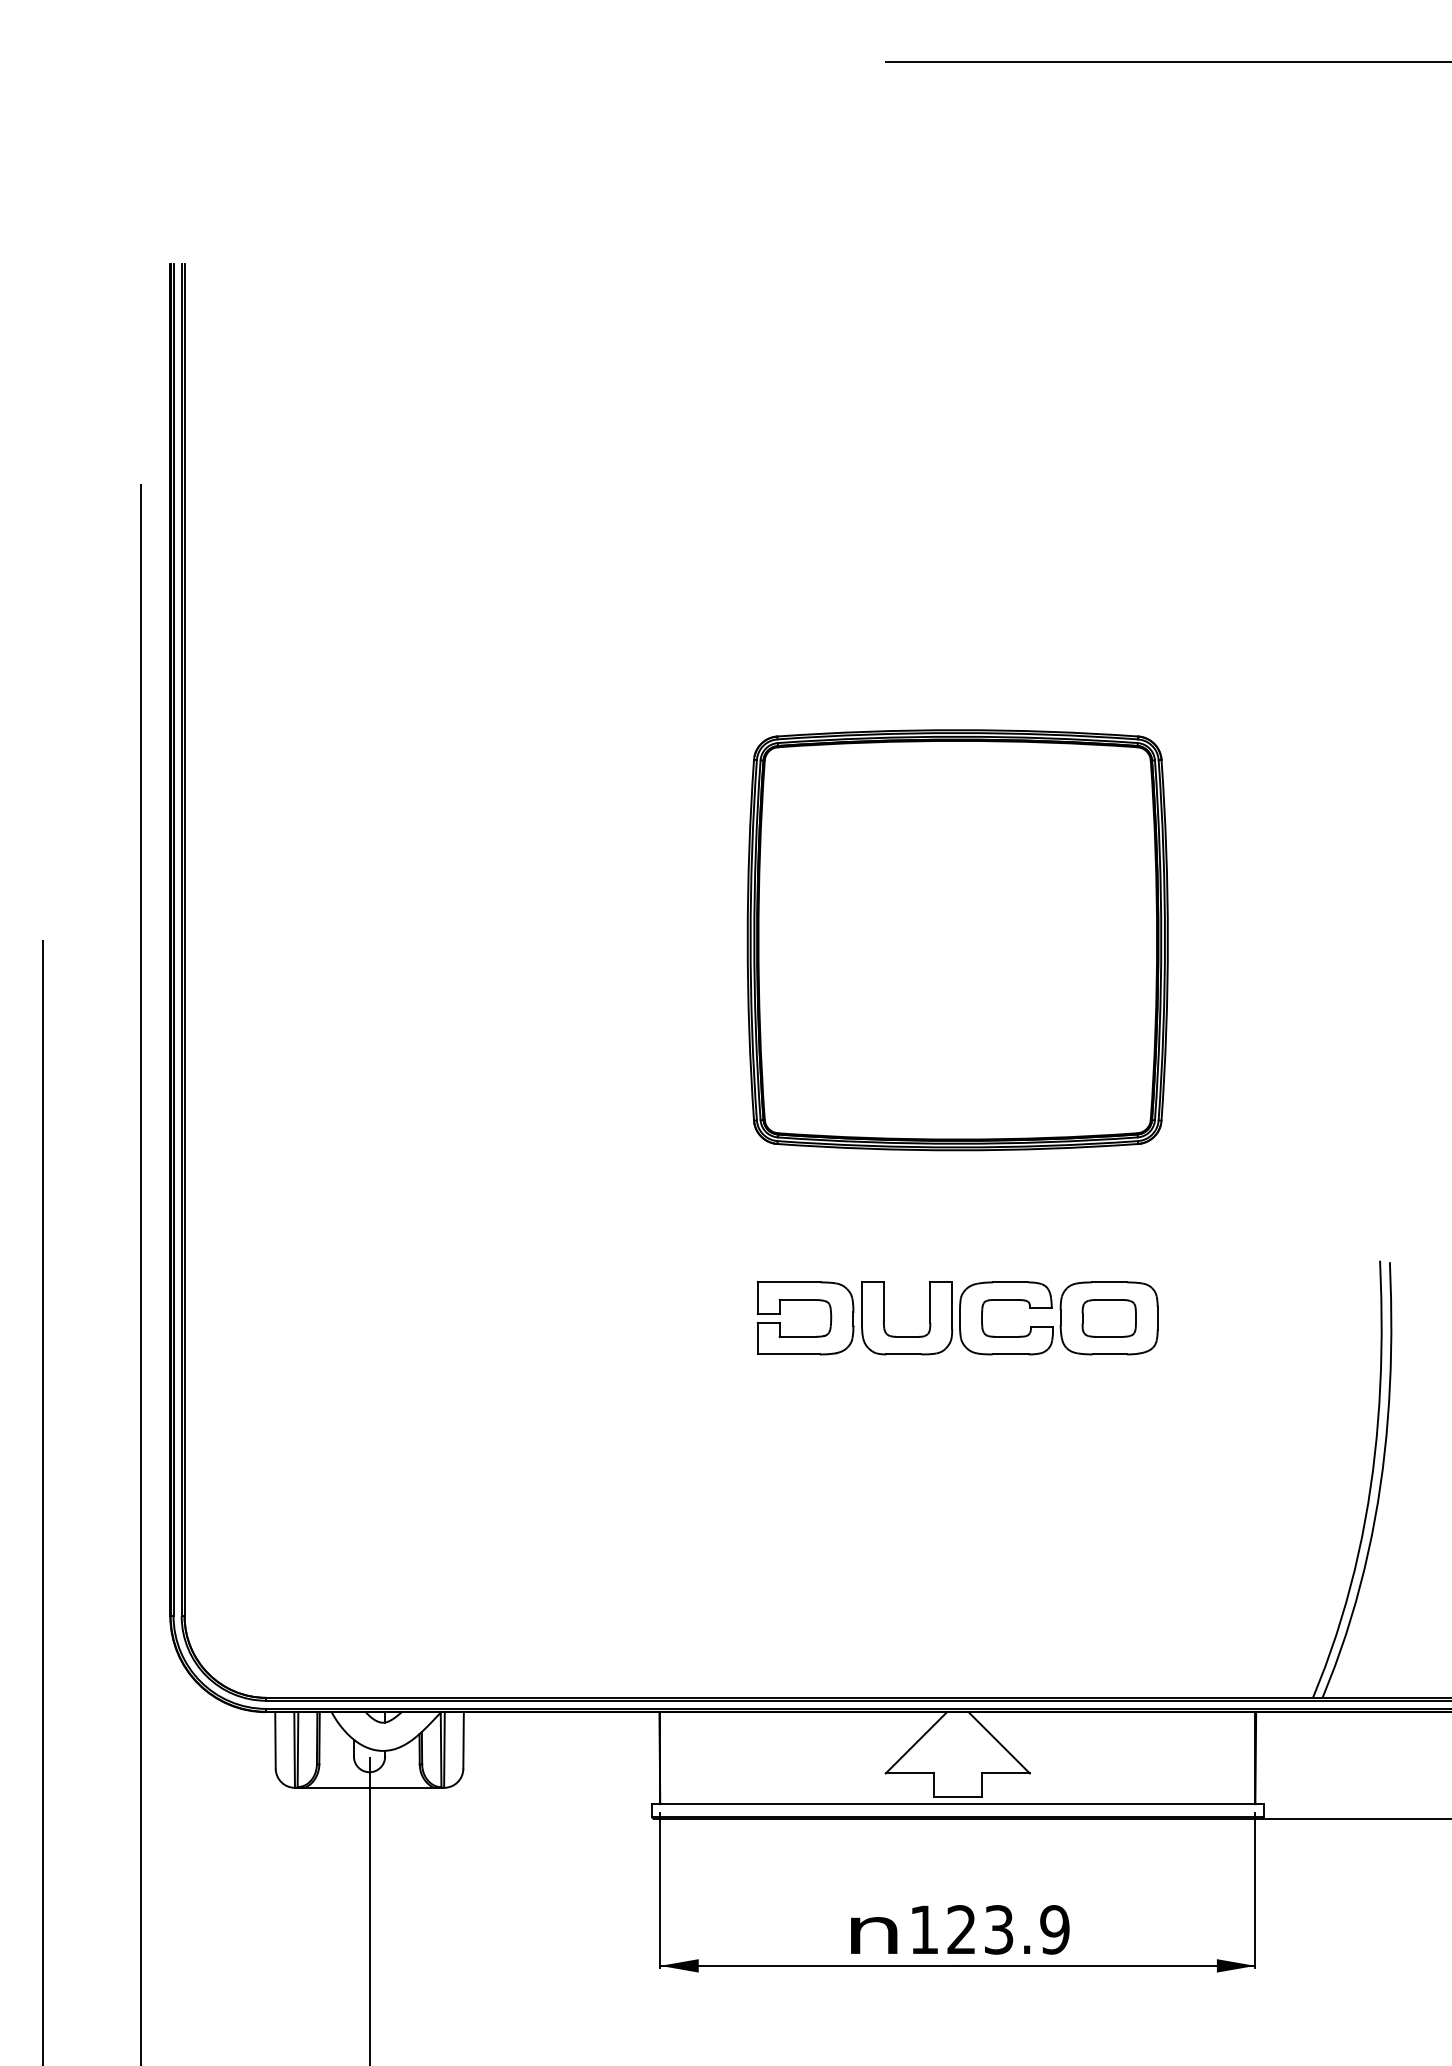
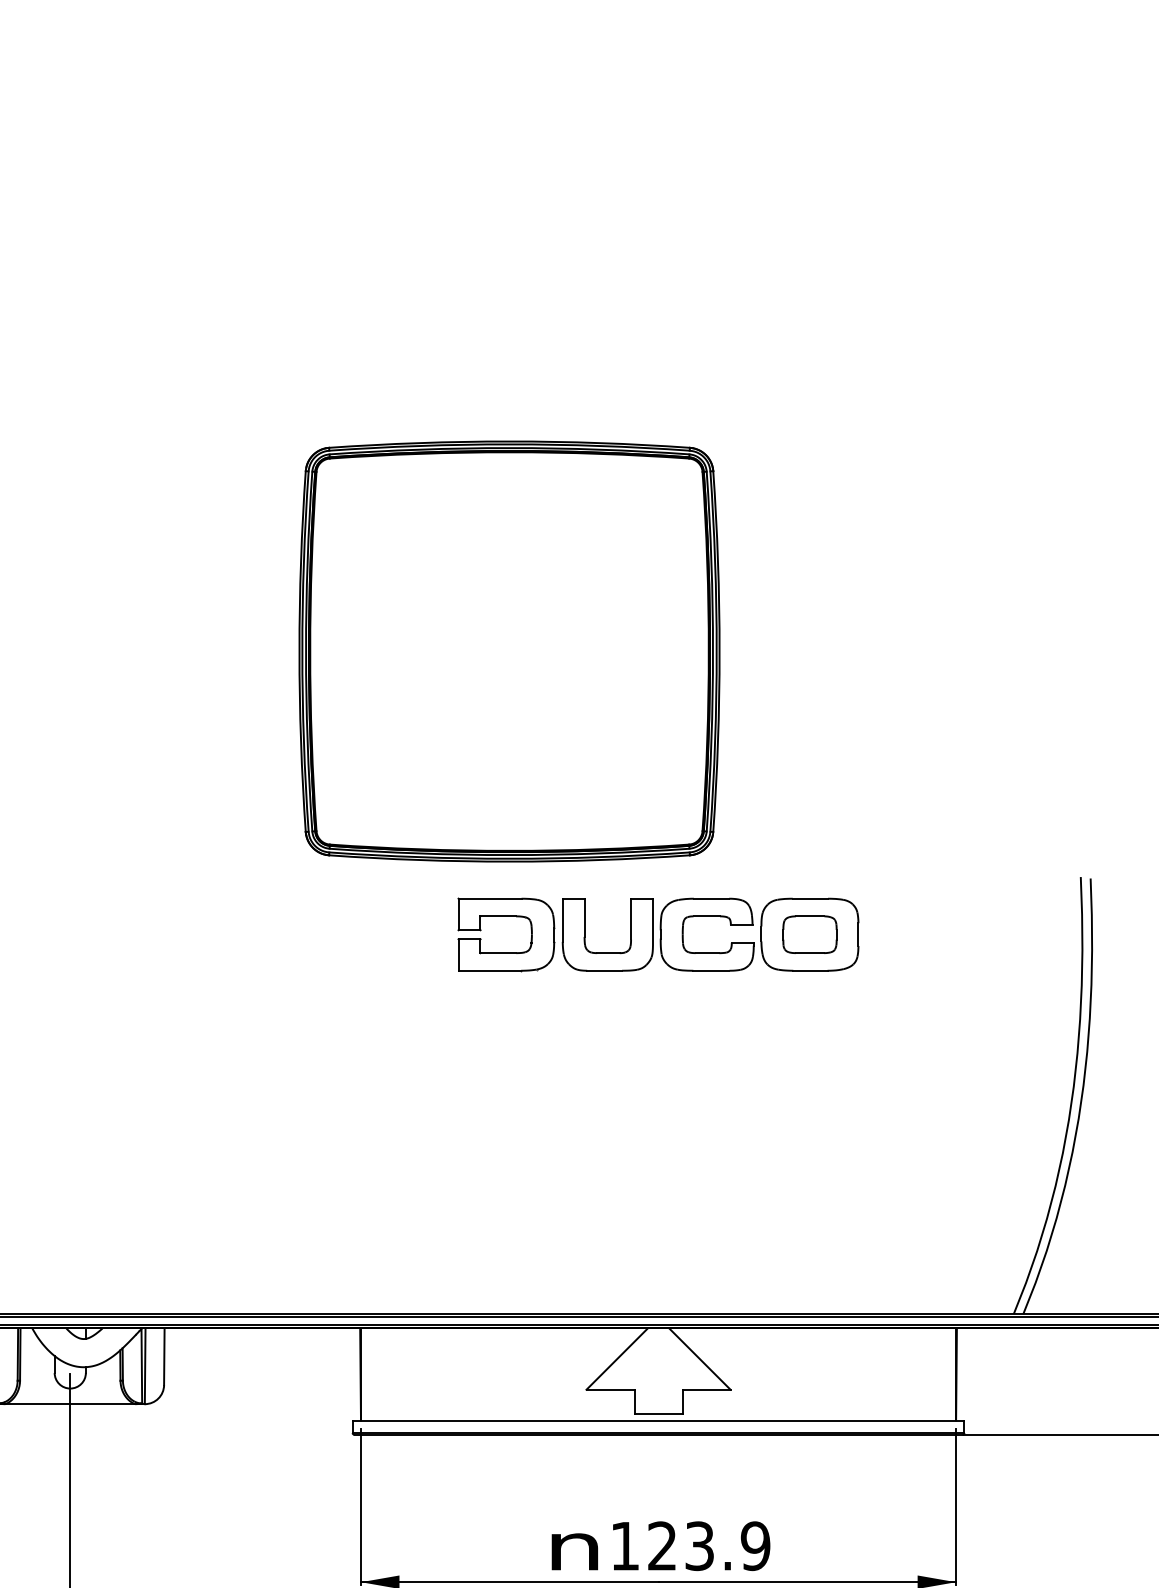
part: (957, 940) -> (509, 651), moved

